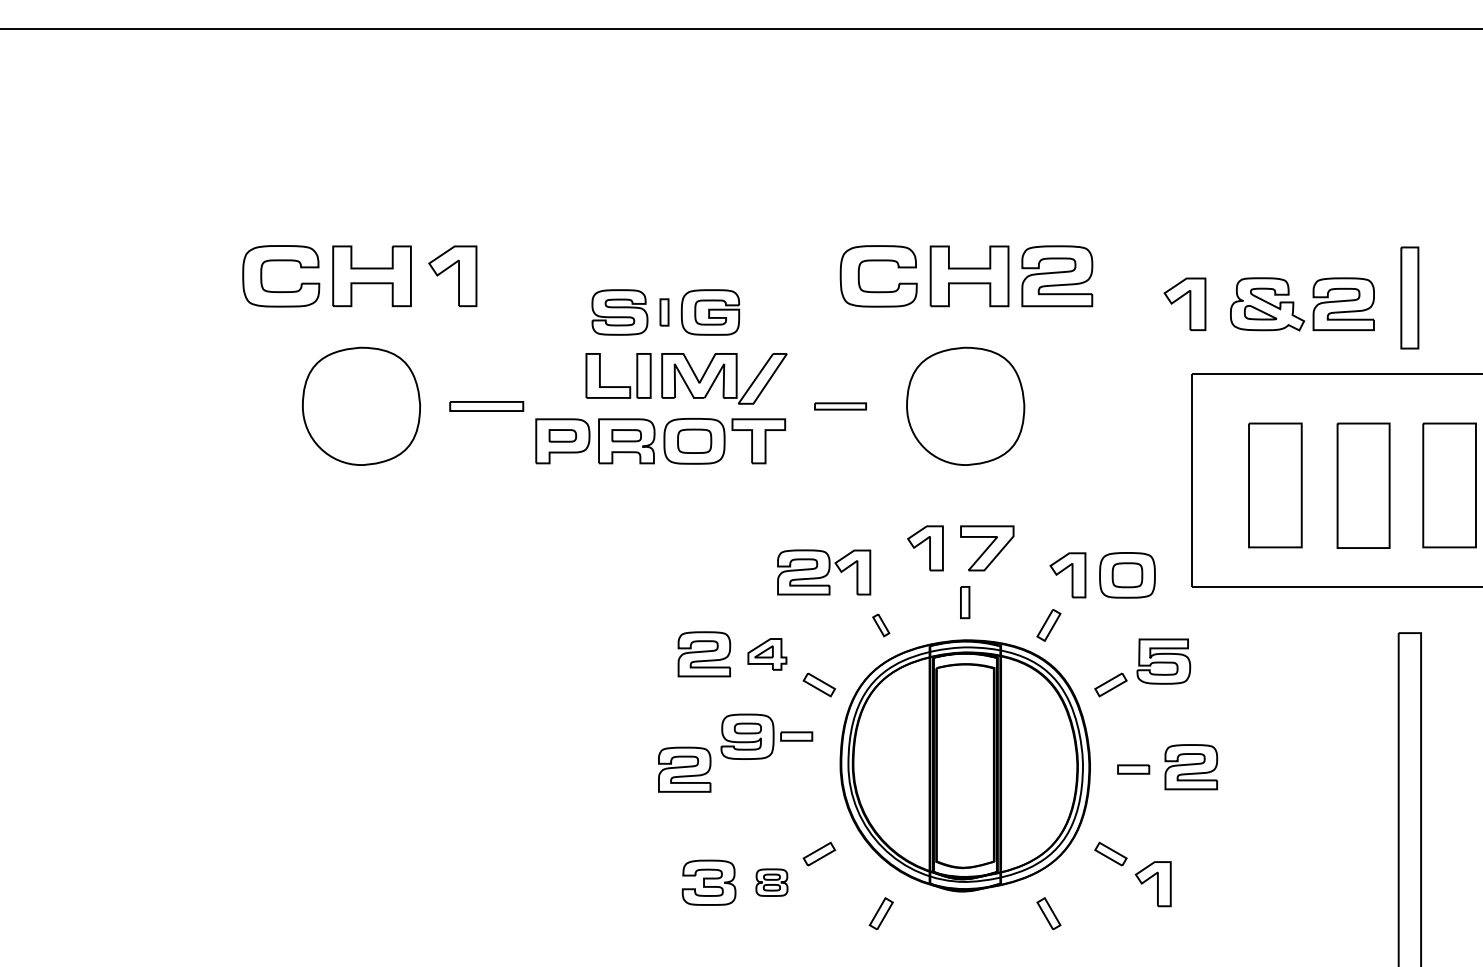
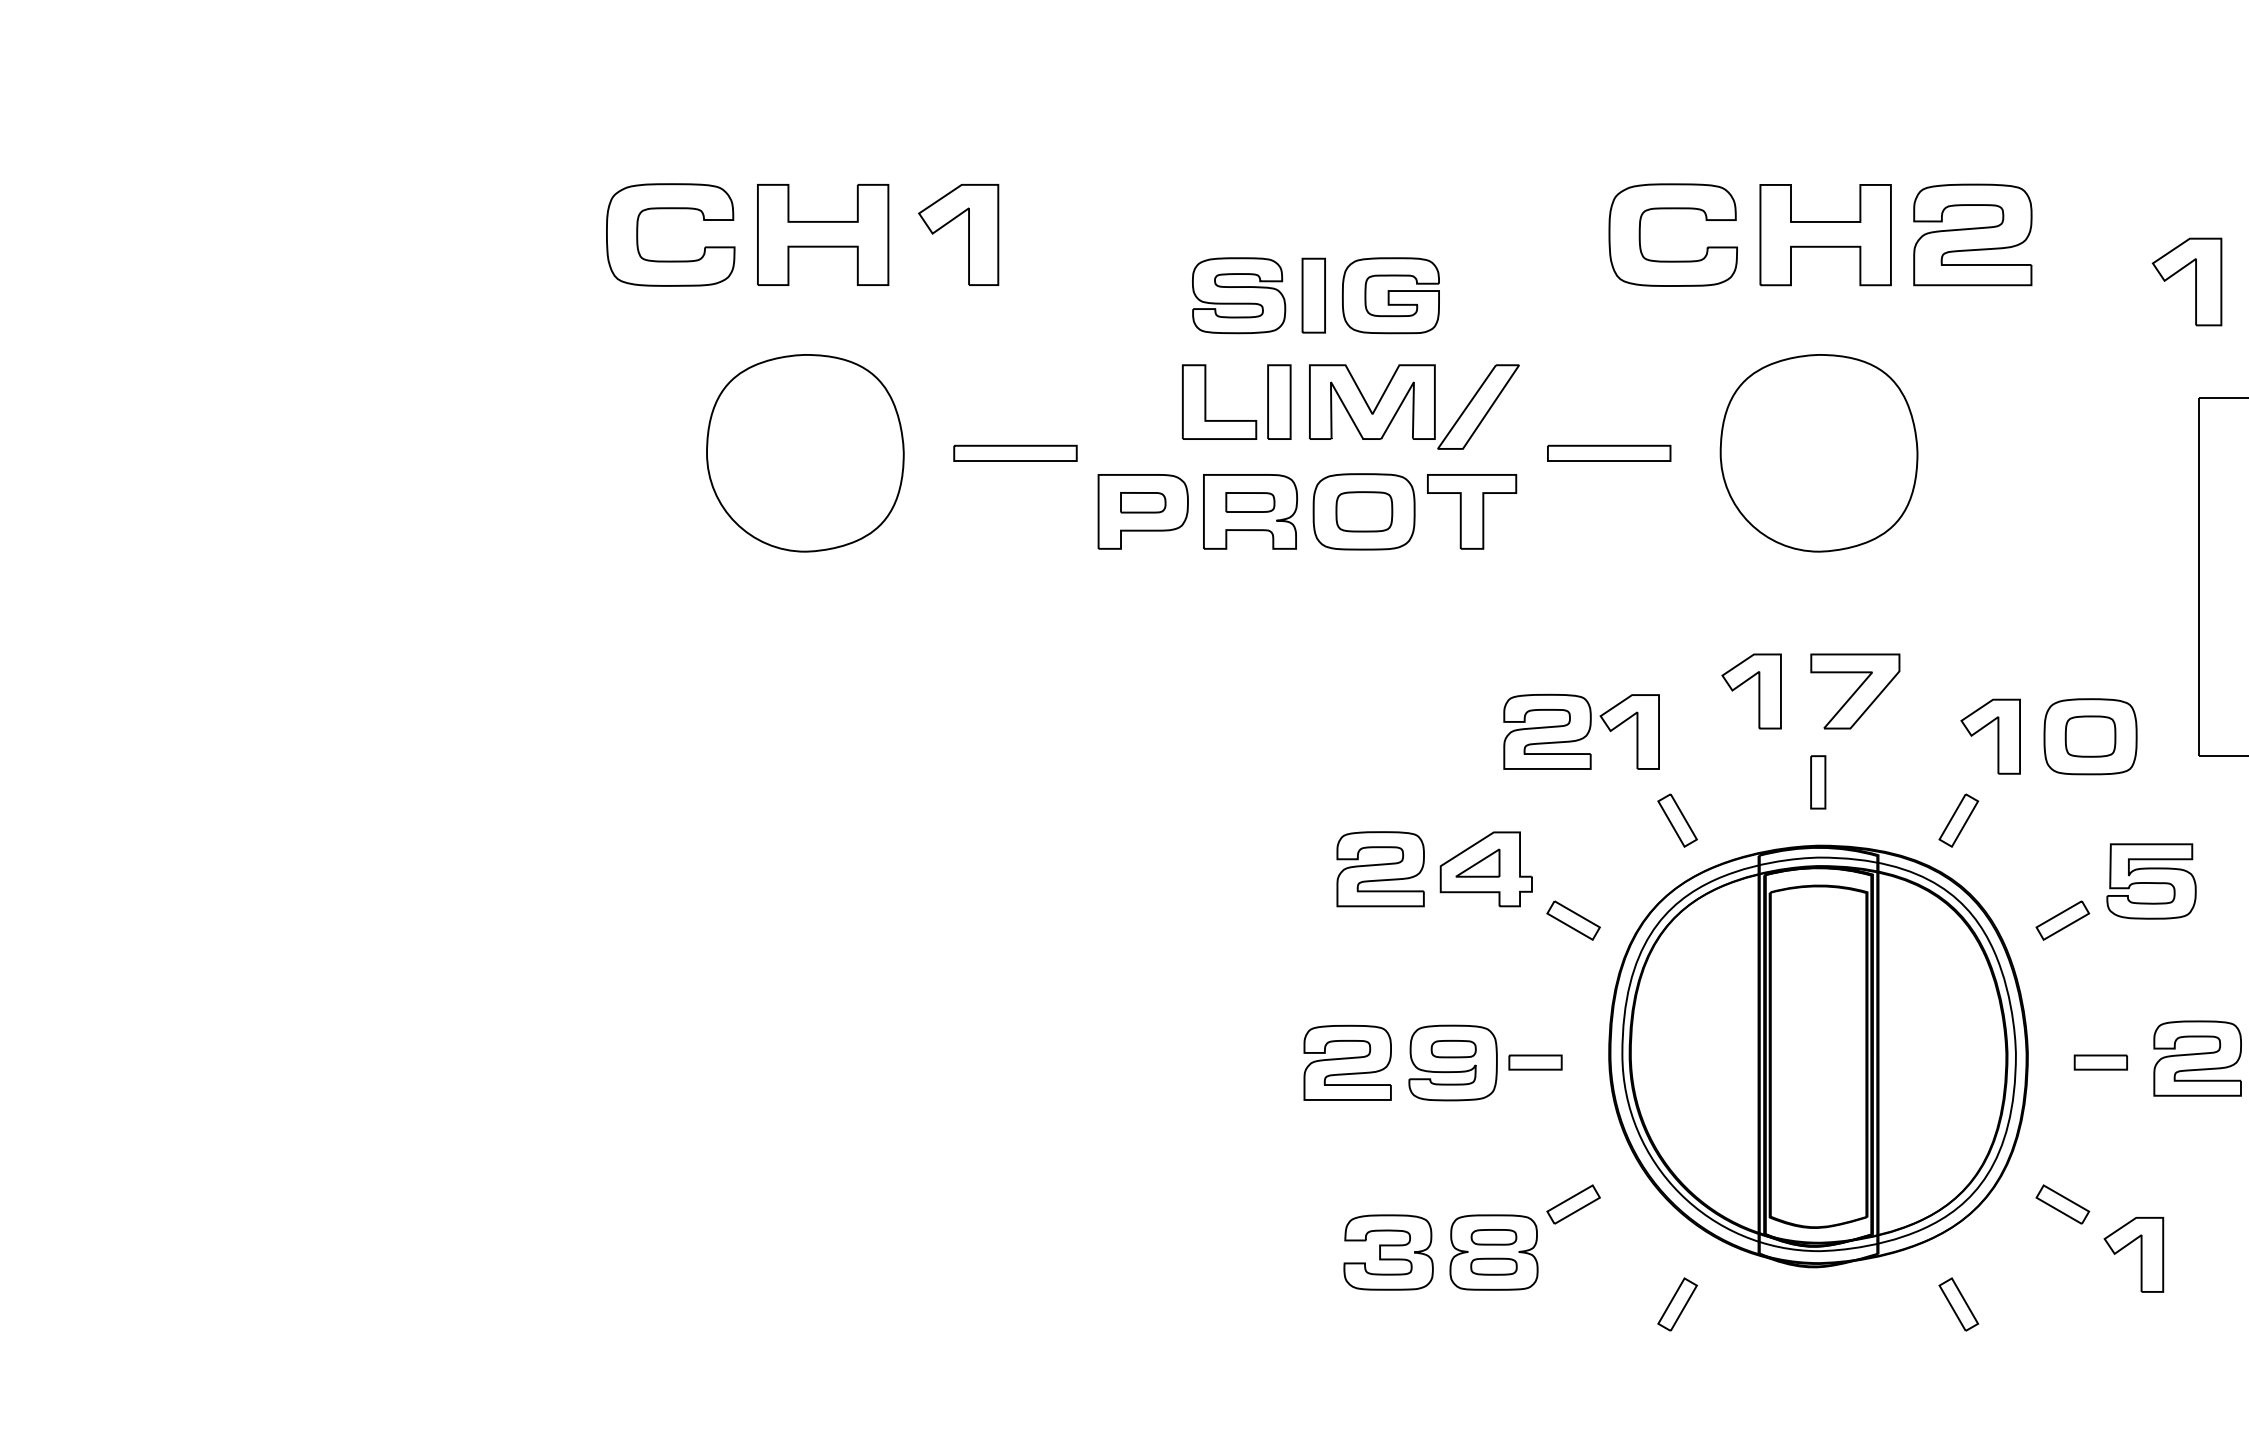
part: (664, 312) -> (1313, 295), size x1.67
part: (840, 406) -> (1609, 453), size x1.43
part: (880, 625) -> (1676, 820), size x1.43
part: (767, 654) -> (1486, 869), size x1.43
part: (766, 736) -> (1484, 1062), moved
part: (771, 882) -> (1493, 1252), size x1.67

